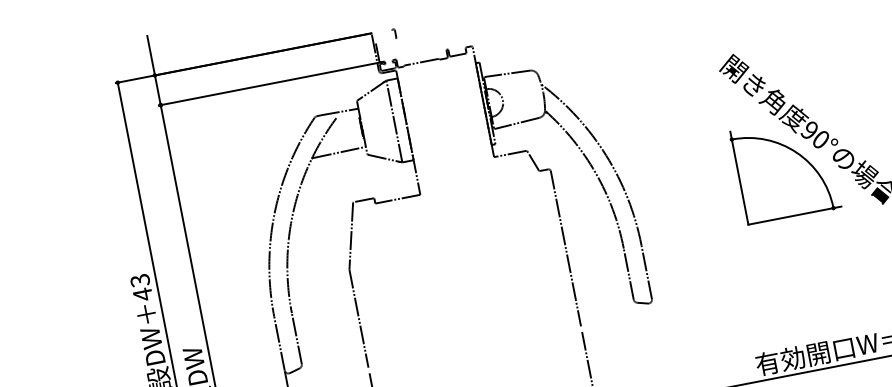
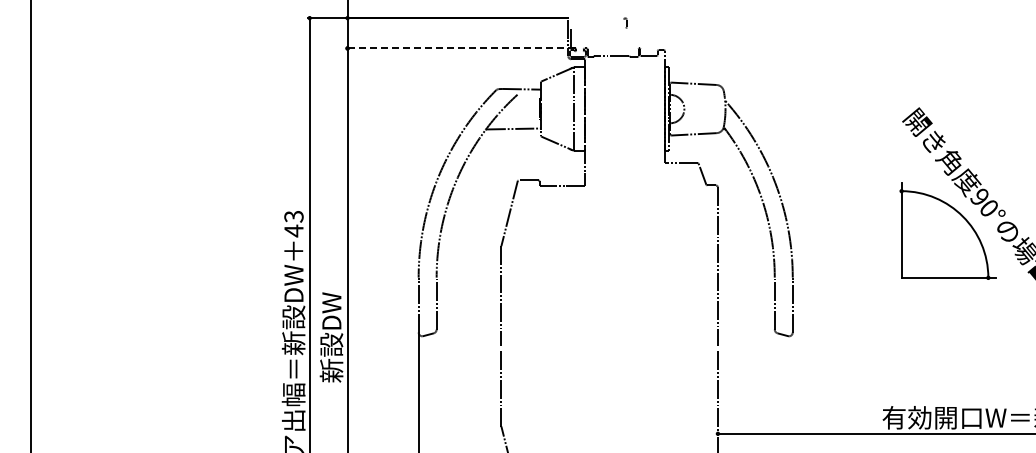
part: (394, 33) -> (625, 22), moved
line: (270, 83) -> (459, 48), solid -> dashed

